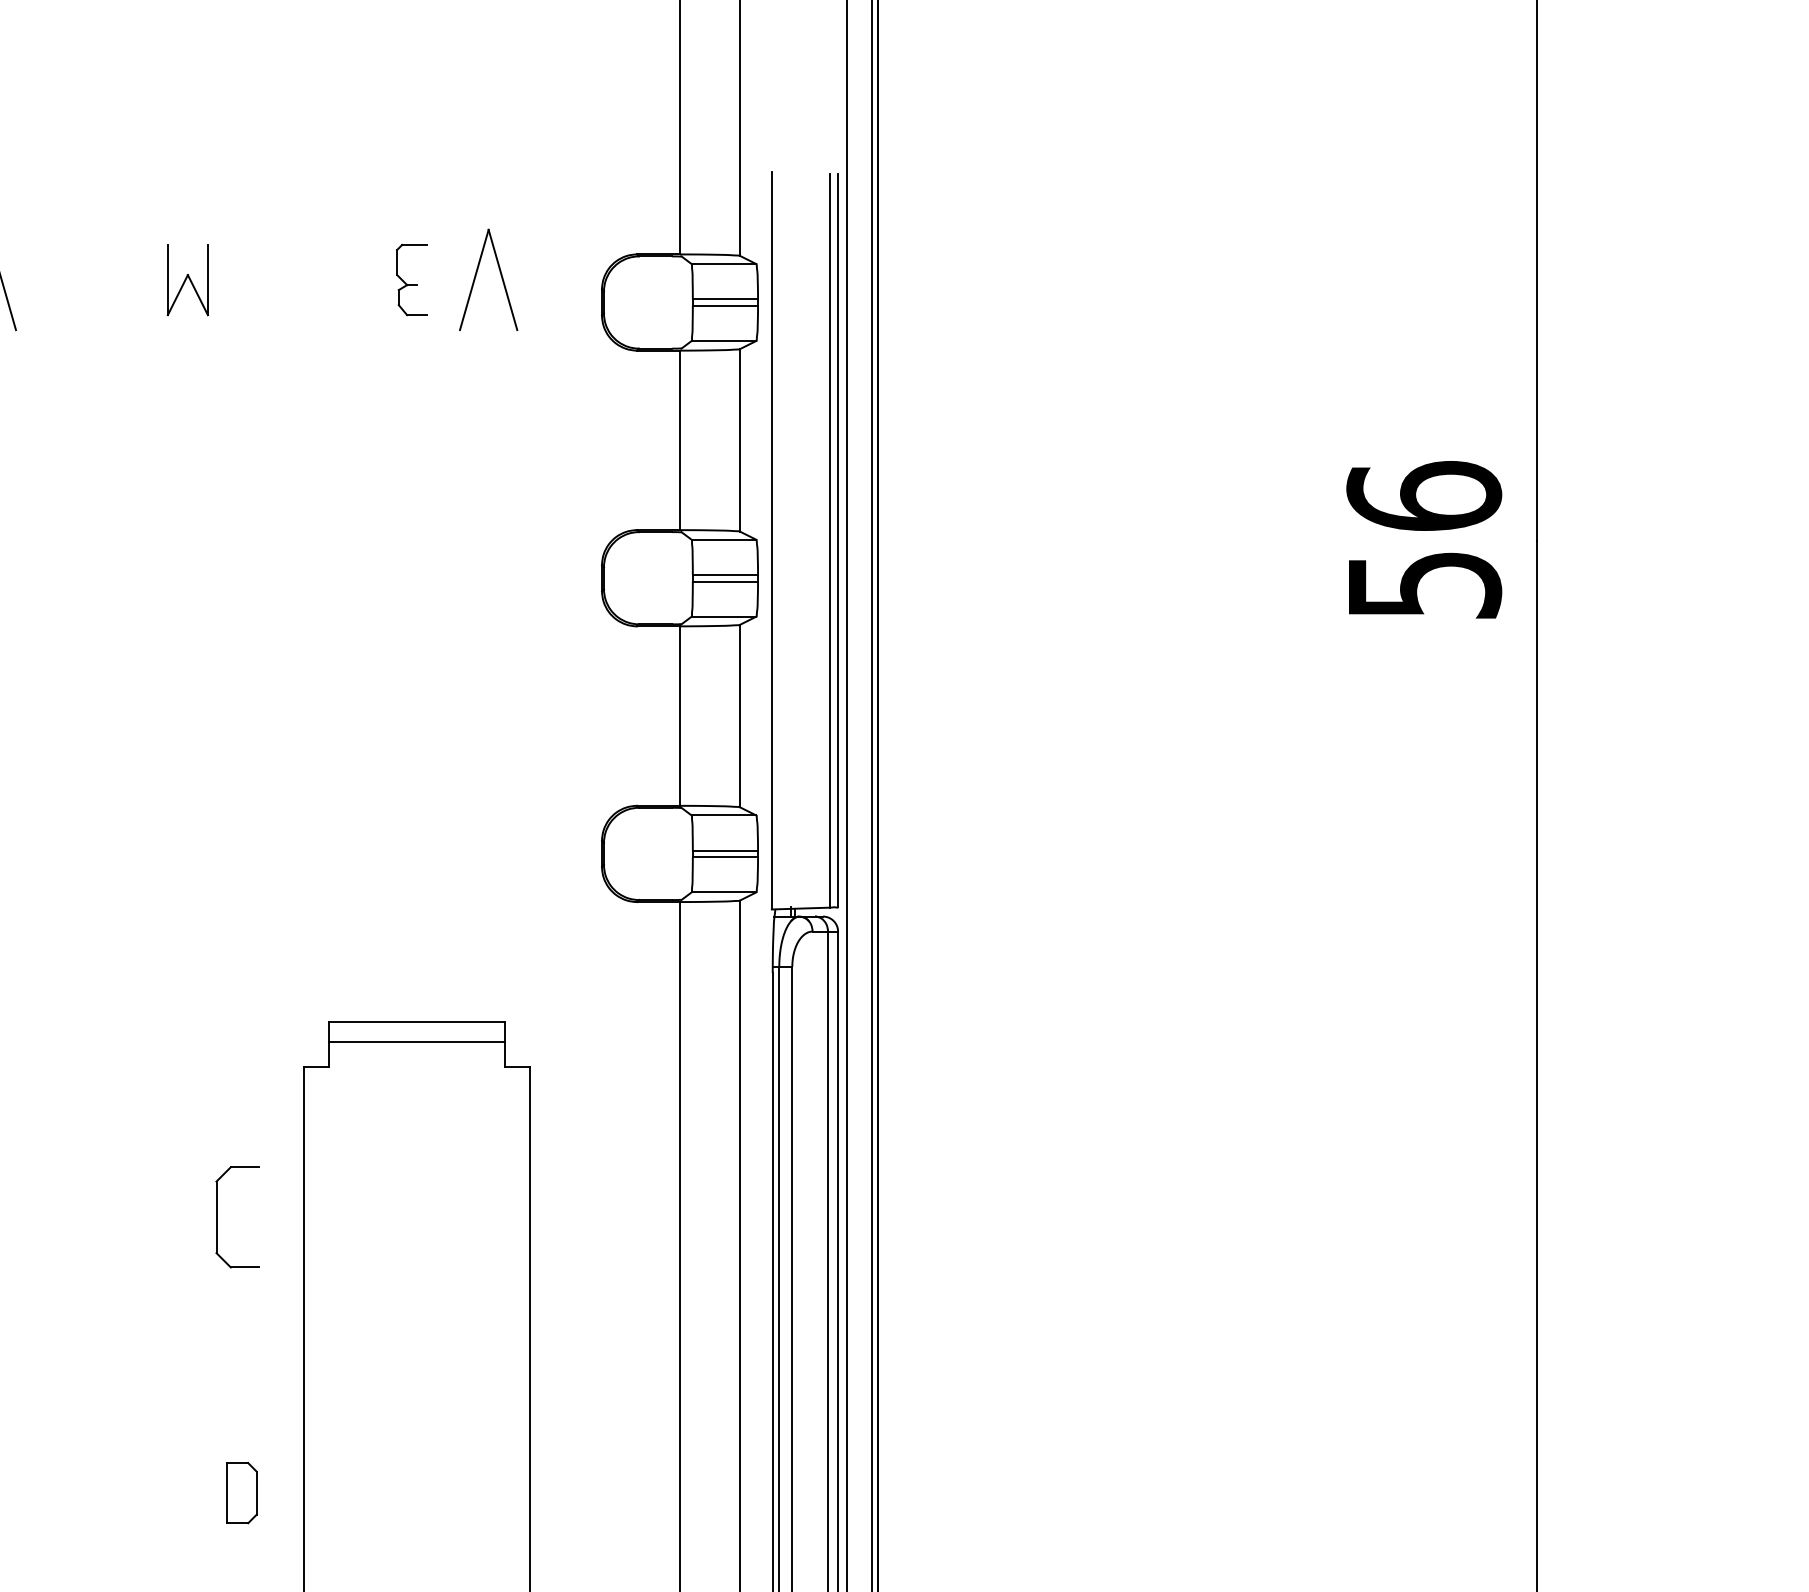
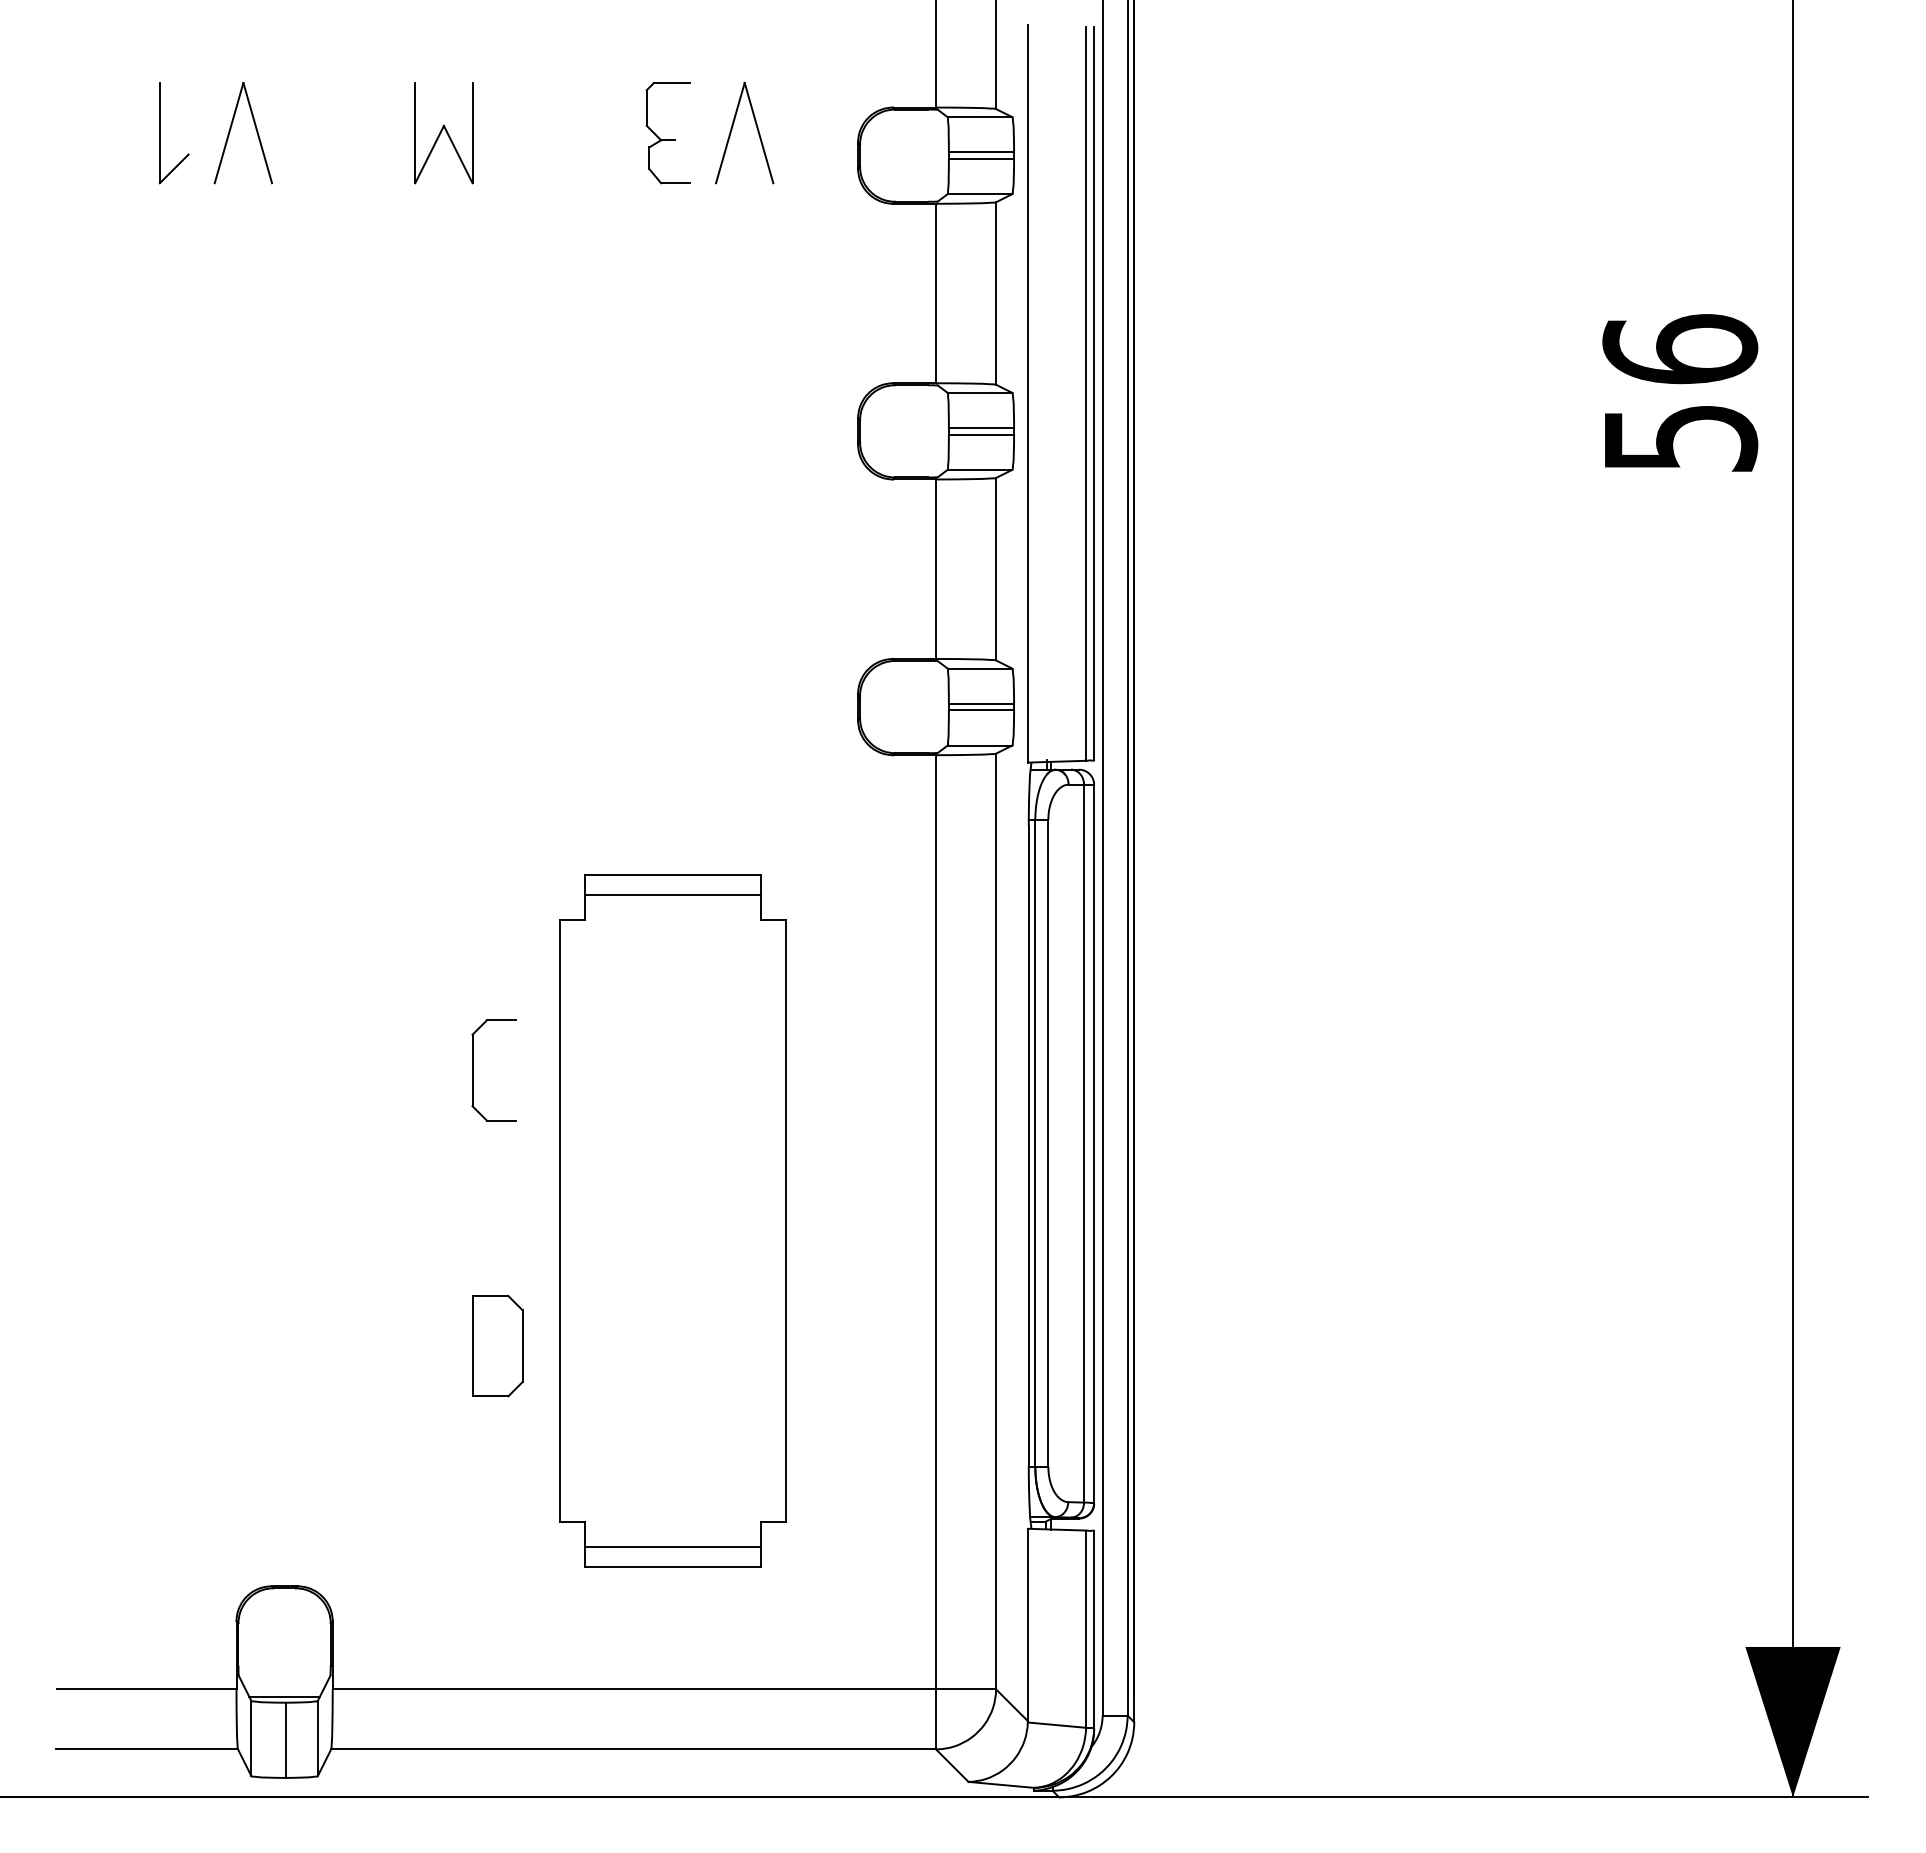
part: (187, 280) -> (443, 133), size x1.43
part: (411, 280) -> (667, 133), size x1.43
part: (241, 1493) -> (497, 1346), size x1.67

